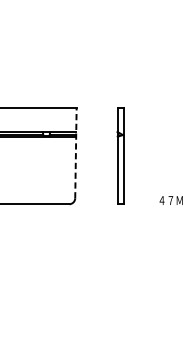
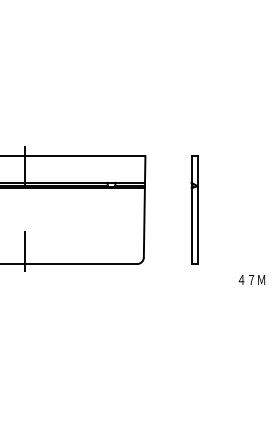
line: (75, 153) -> (144, 206), dashed -> solid
text: (170, 200) -> (251, 279), moved

